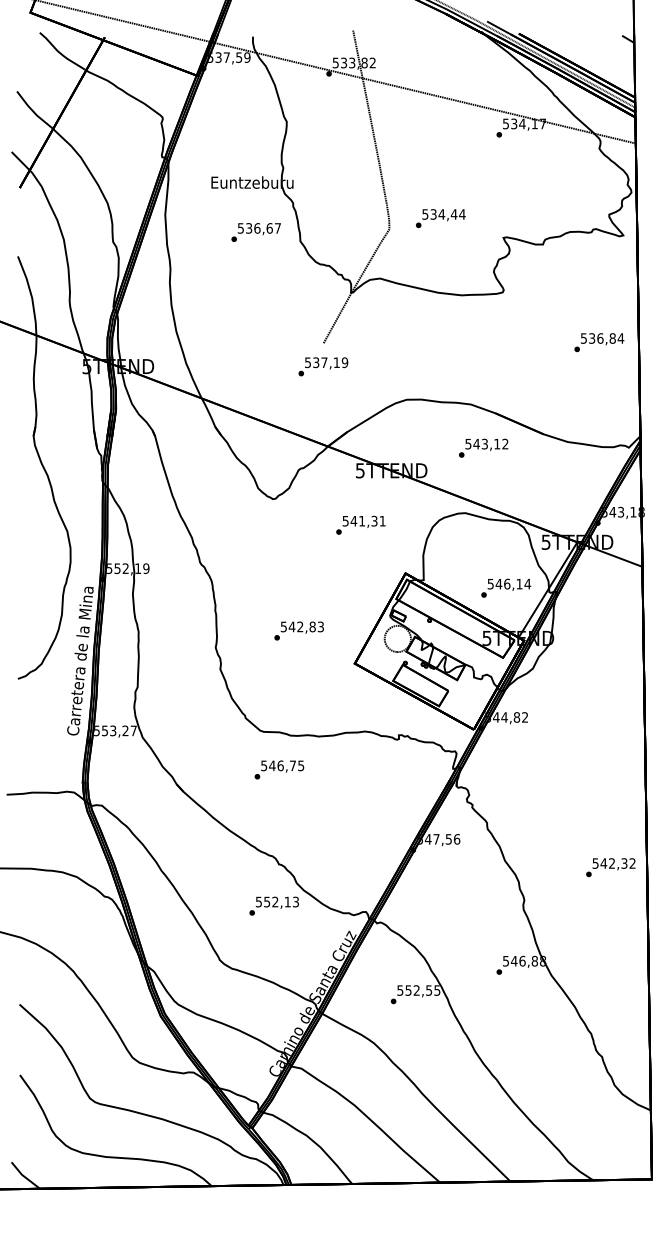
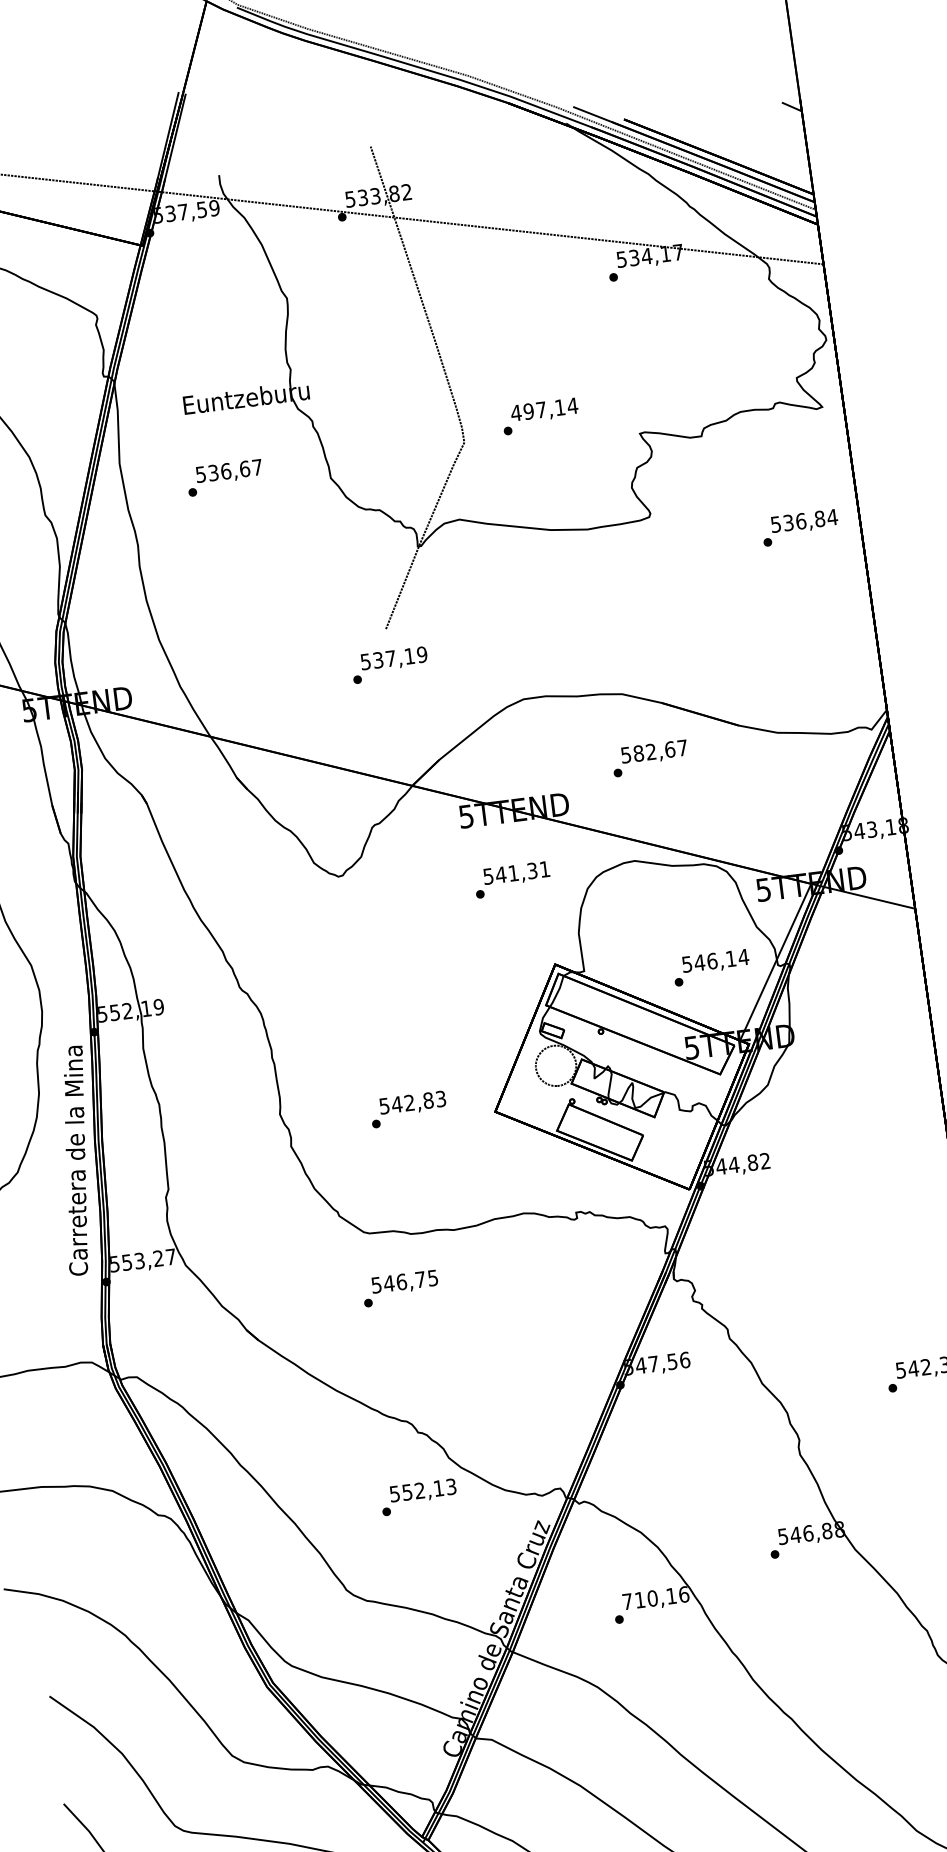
text: (439, 214) -> (537, 410), 534,44 -> 497,14
text: (255, 232) -> (224, 477), moved
text: (599, 342) -> (800, 527), moved
text: (490, 443) -> (659, 749), 543,12 -> 582,67
text: (360, 524) -> (511, 878), moved
text: (298, 630) -> (407, 1108), moved
text: (418, 990) -> (655, 1598), 552,55 -> 710,16

